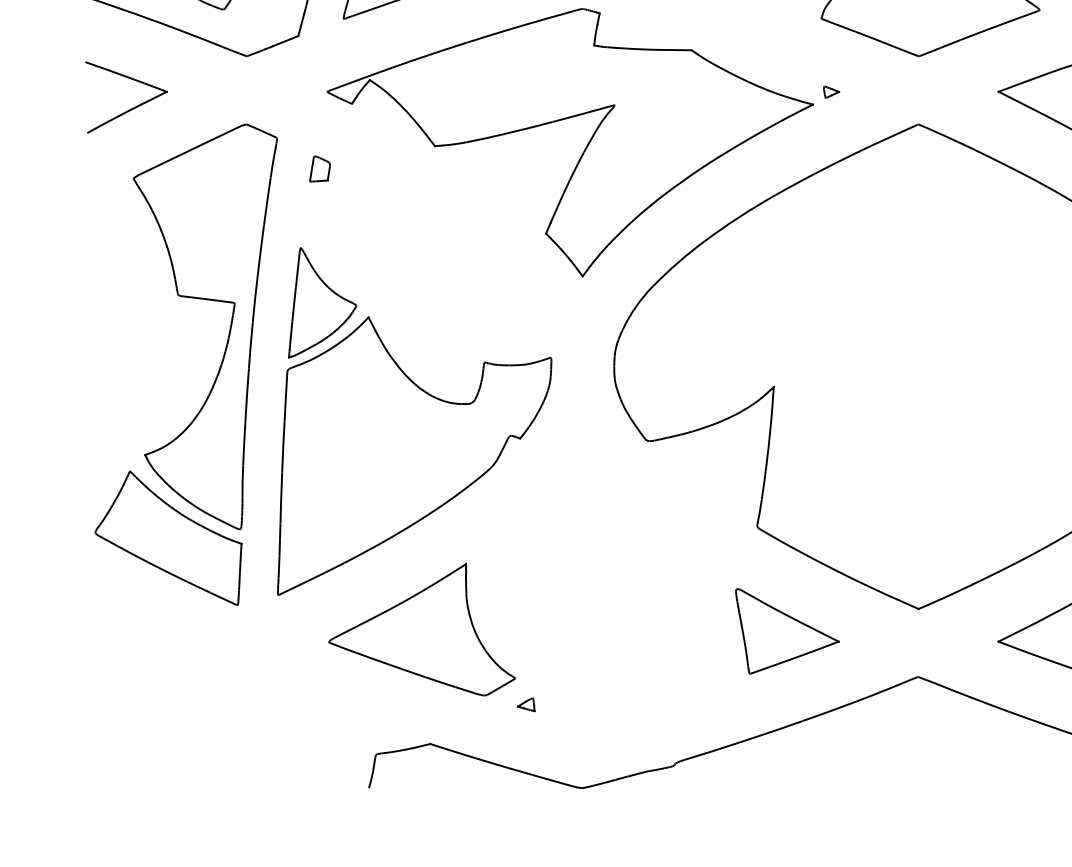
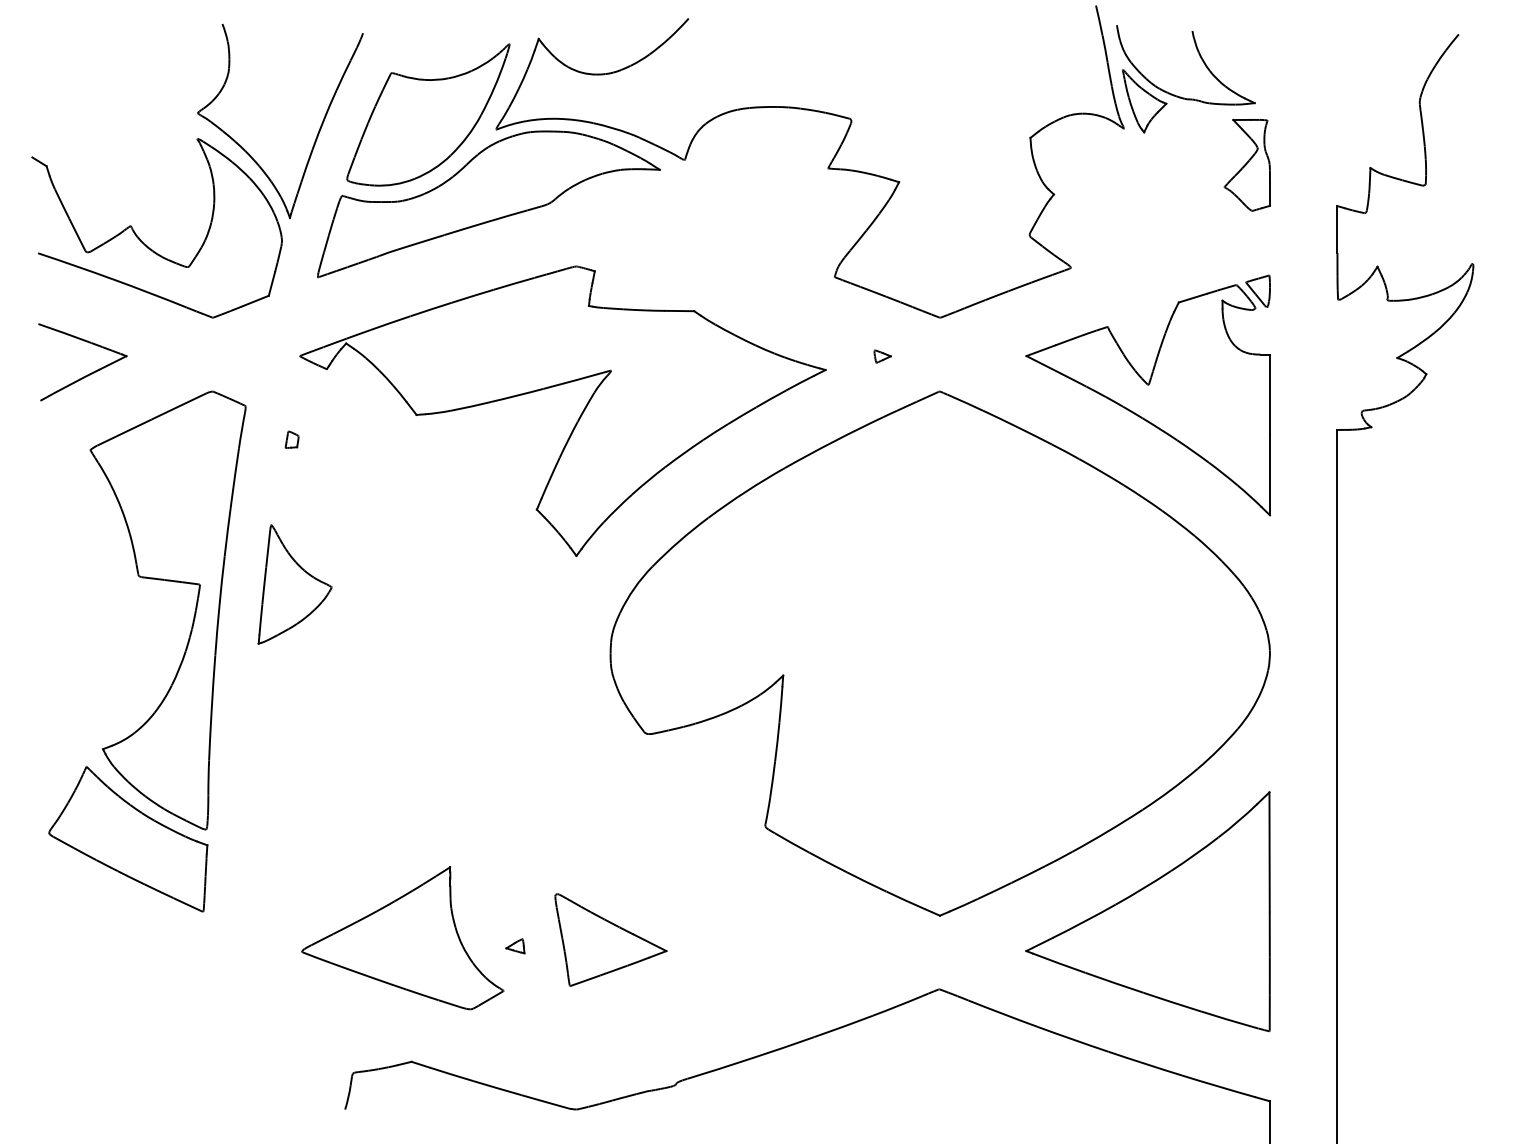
part: (831, 92) -> (882, 356), moved
part: (319, 168) -> (291, 439), size x0.6
part: (414, 456) -> (394, 750), removed
part: (786, 630) -> (610, 939), moved
part: (526, 704) -> (515, 946), moved

